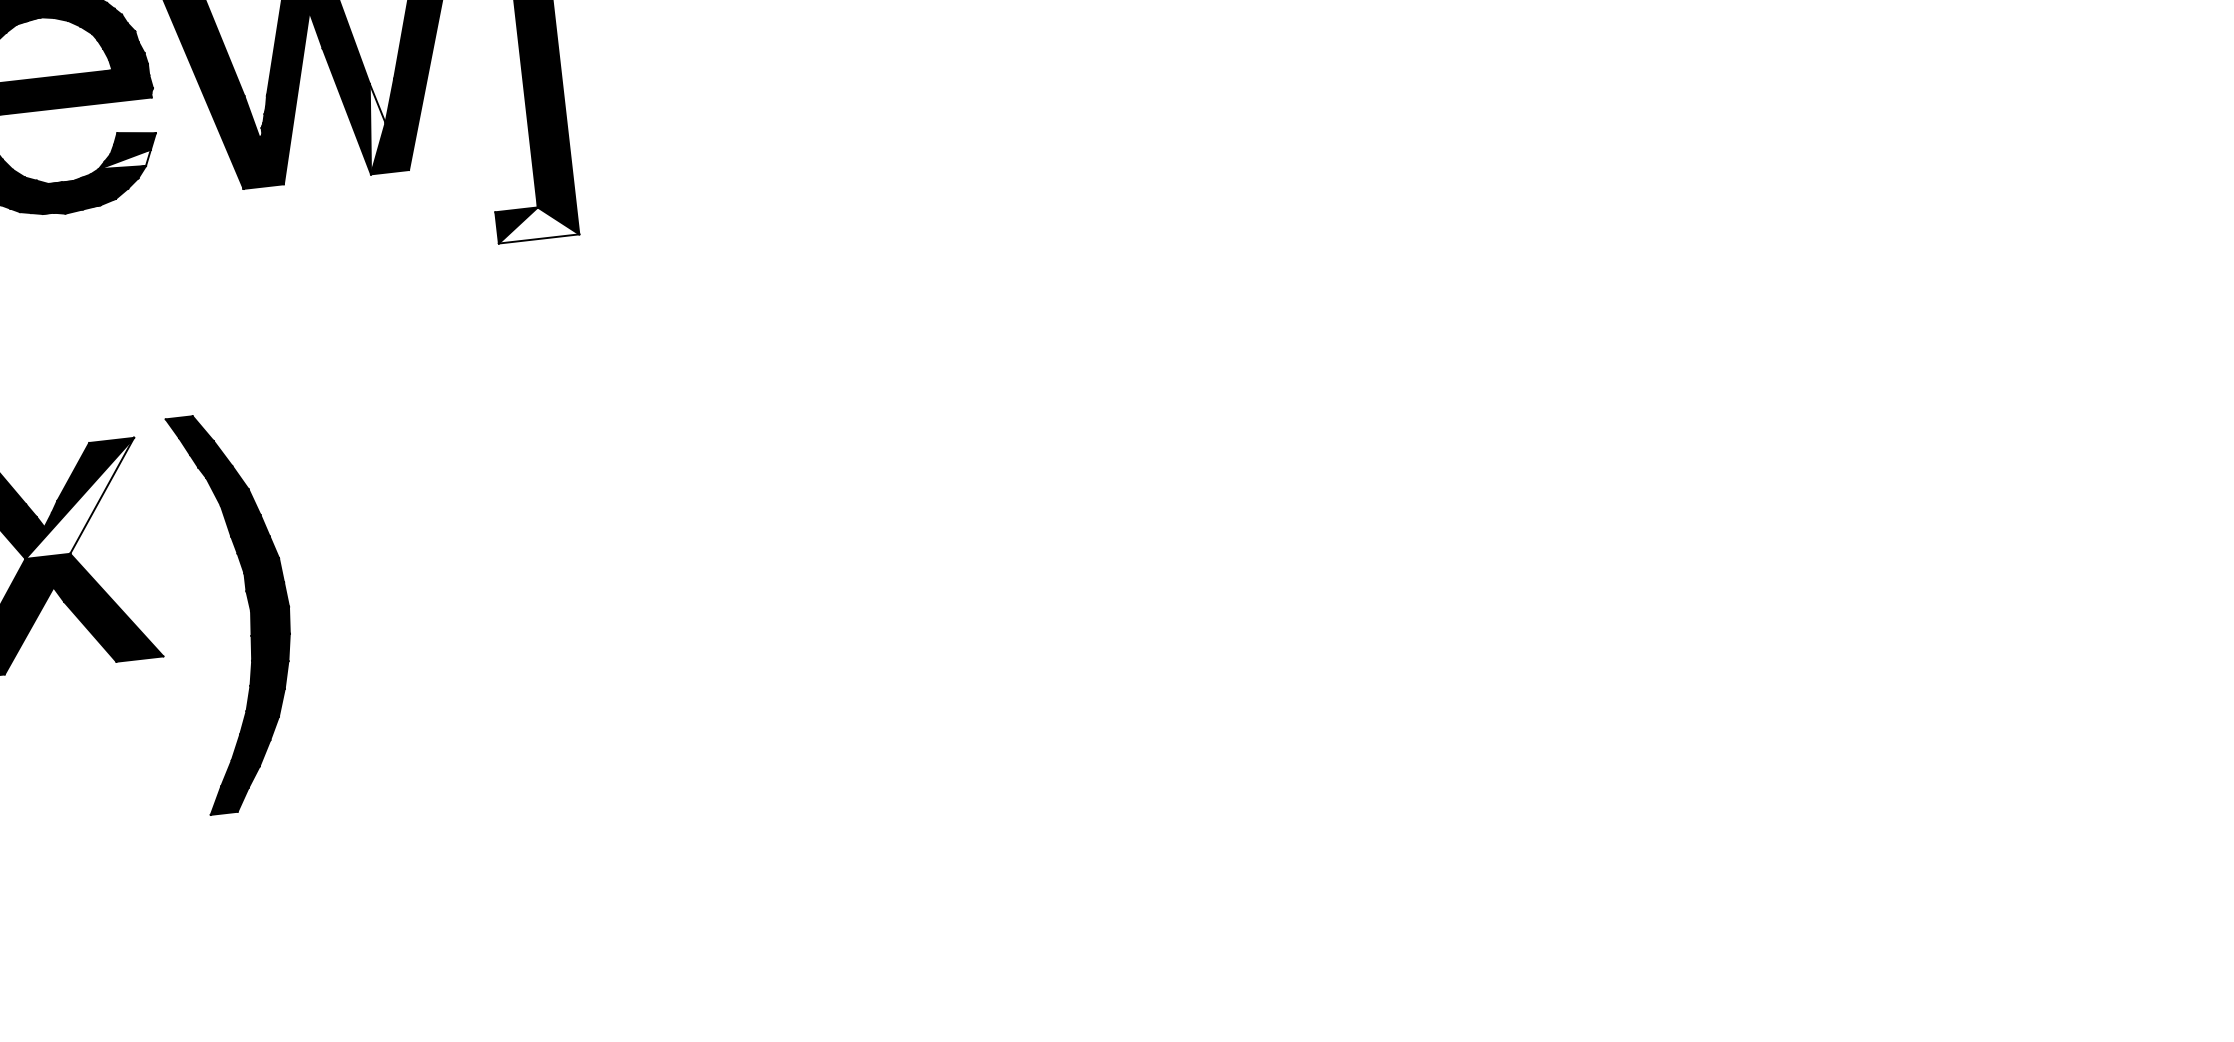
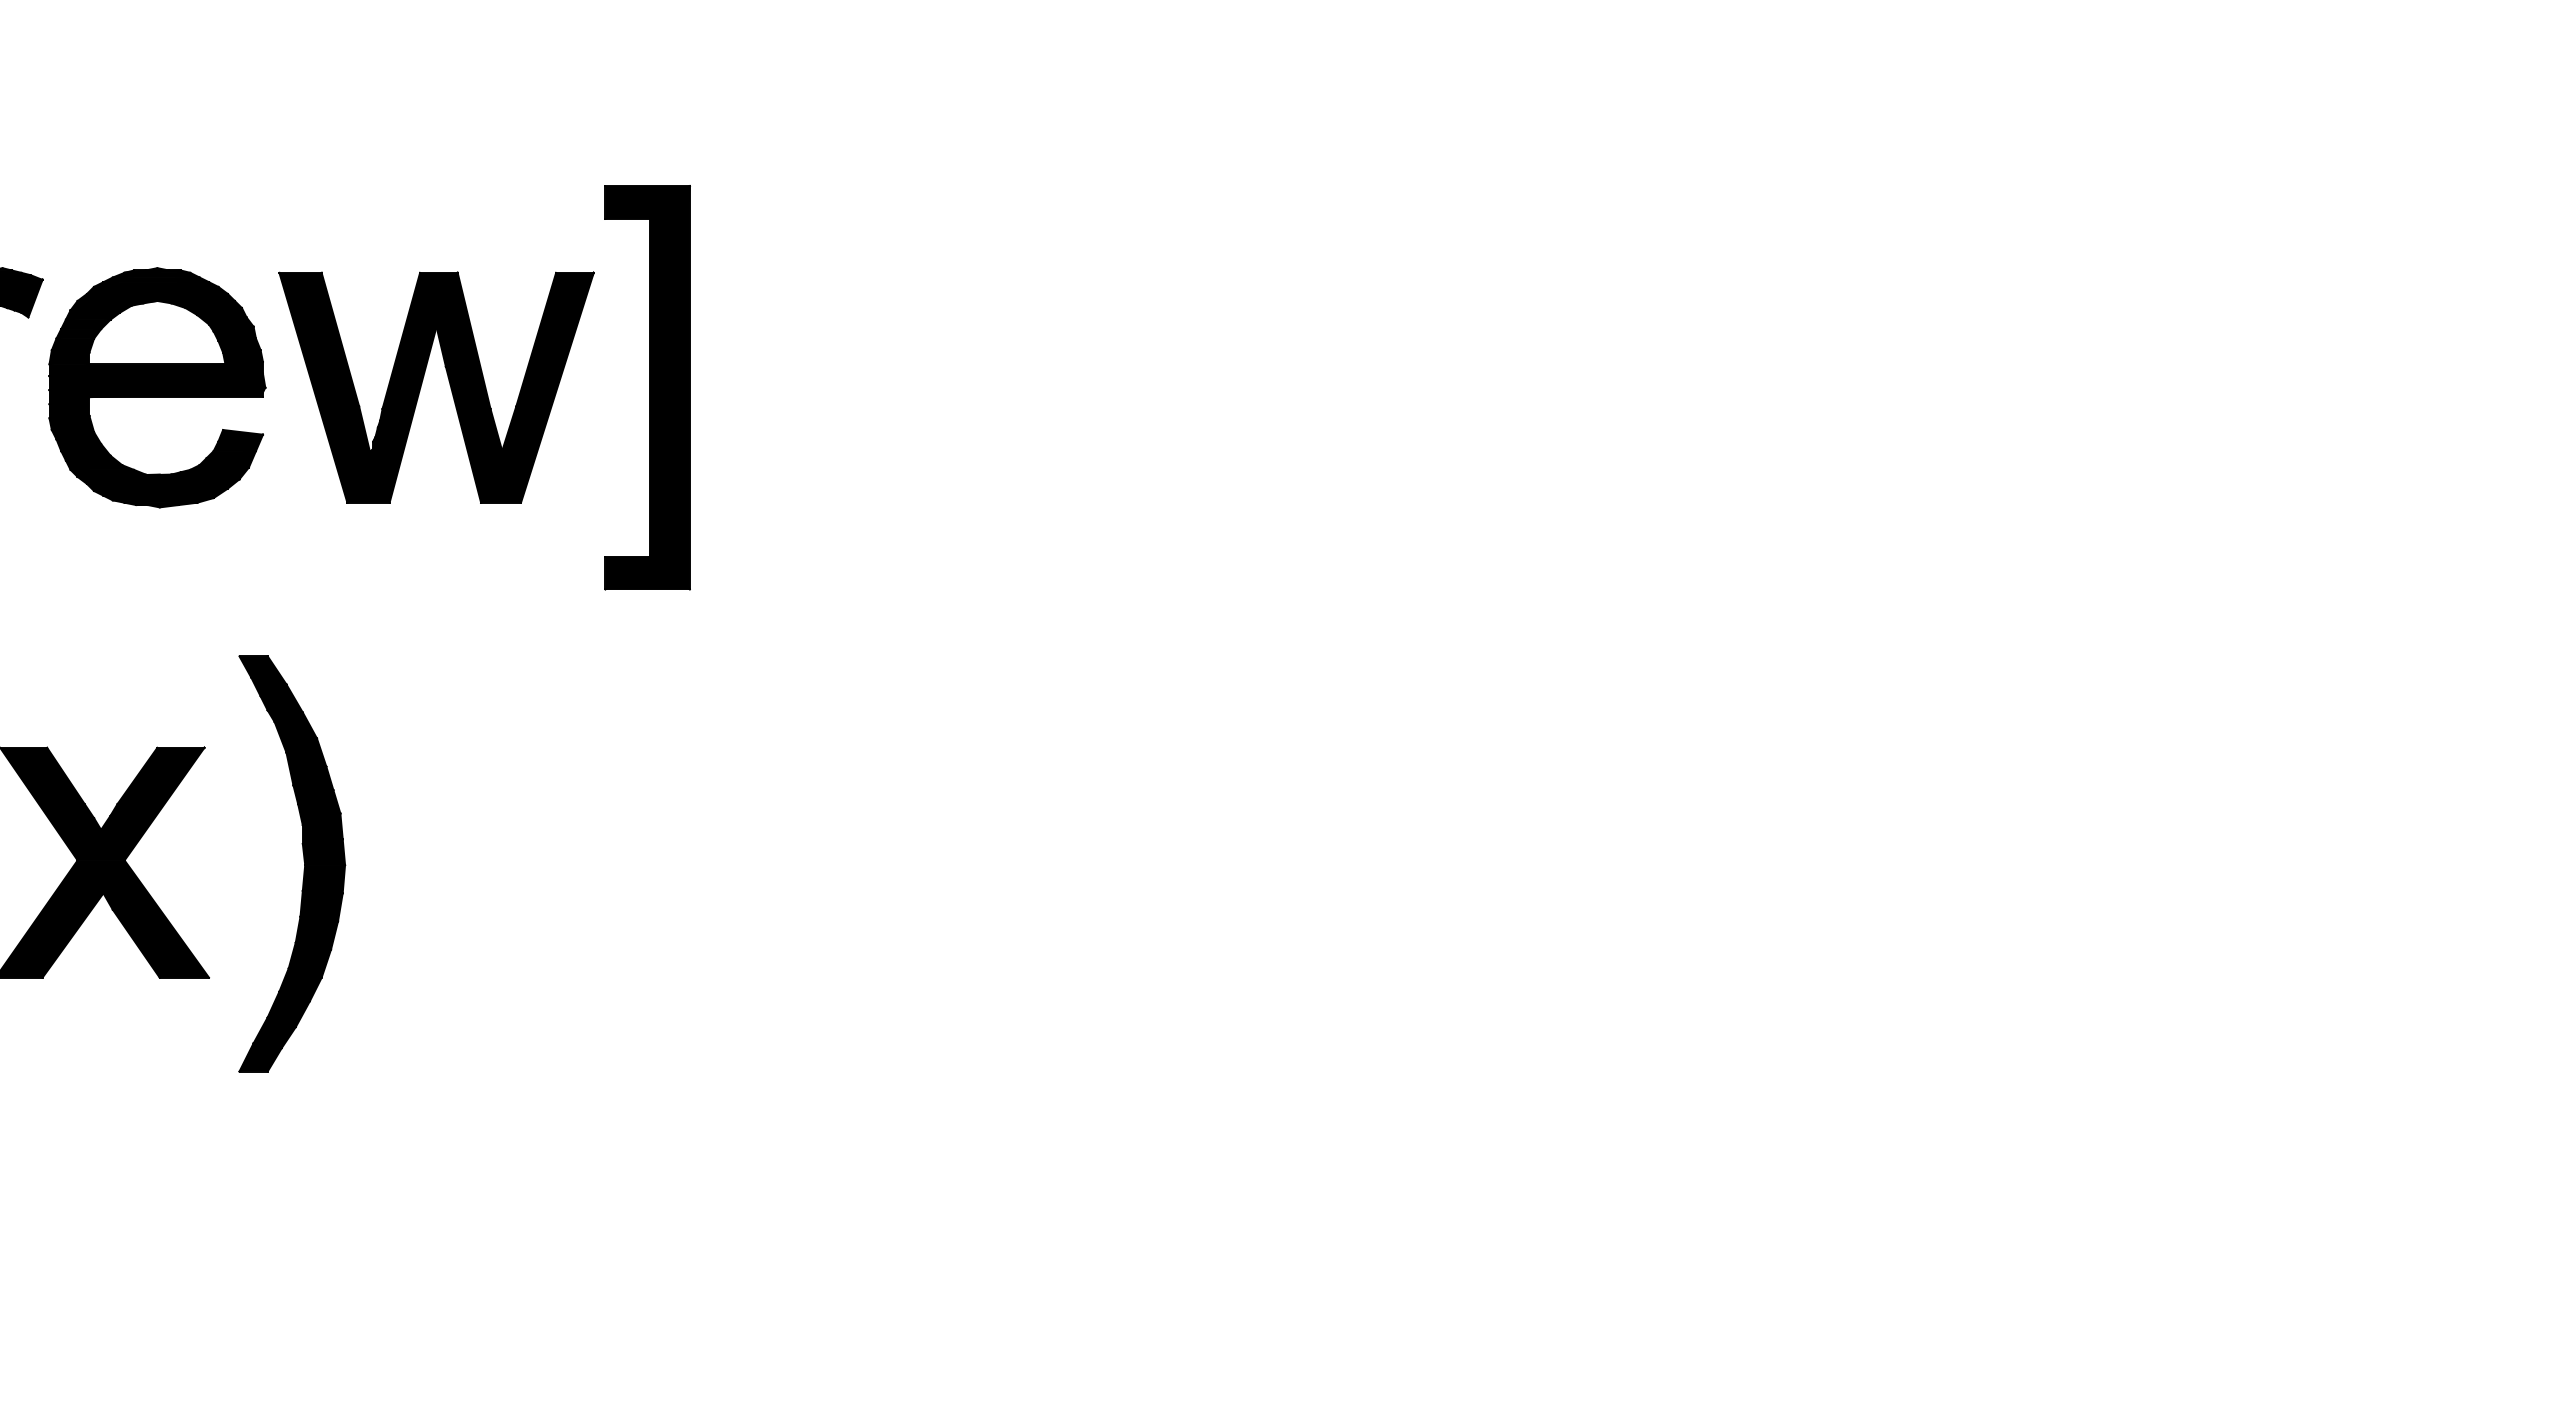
fill: (375, 128) -> (491, 455), added
fill: (124, 160) -> (227, 459), added
fill: (537, 222) -> (647, 572), added
fill: (79, 497) -> (140, 803), added
part: (249, 607) -> (303, 861), moved

